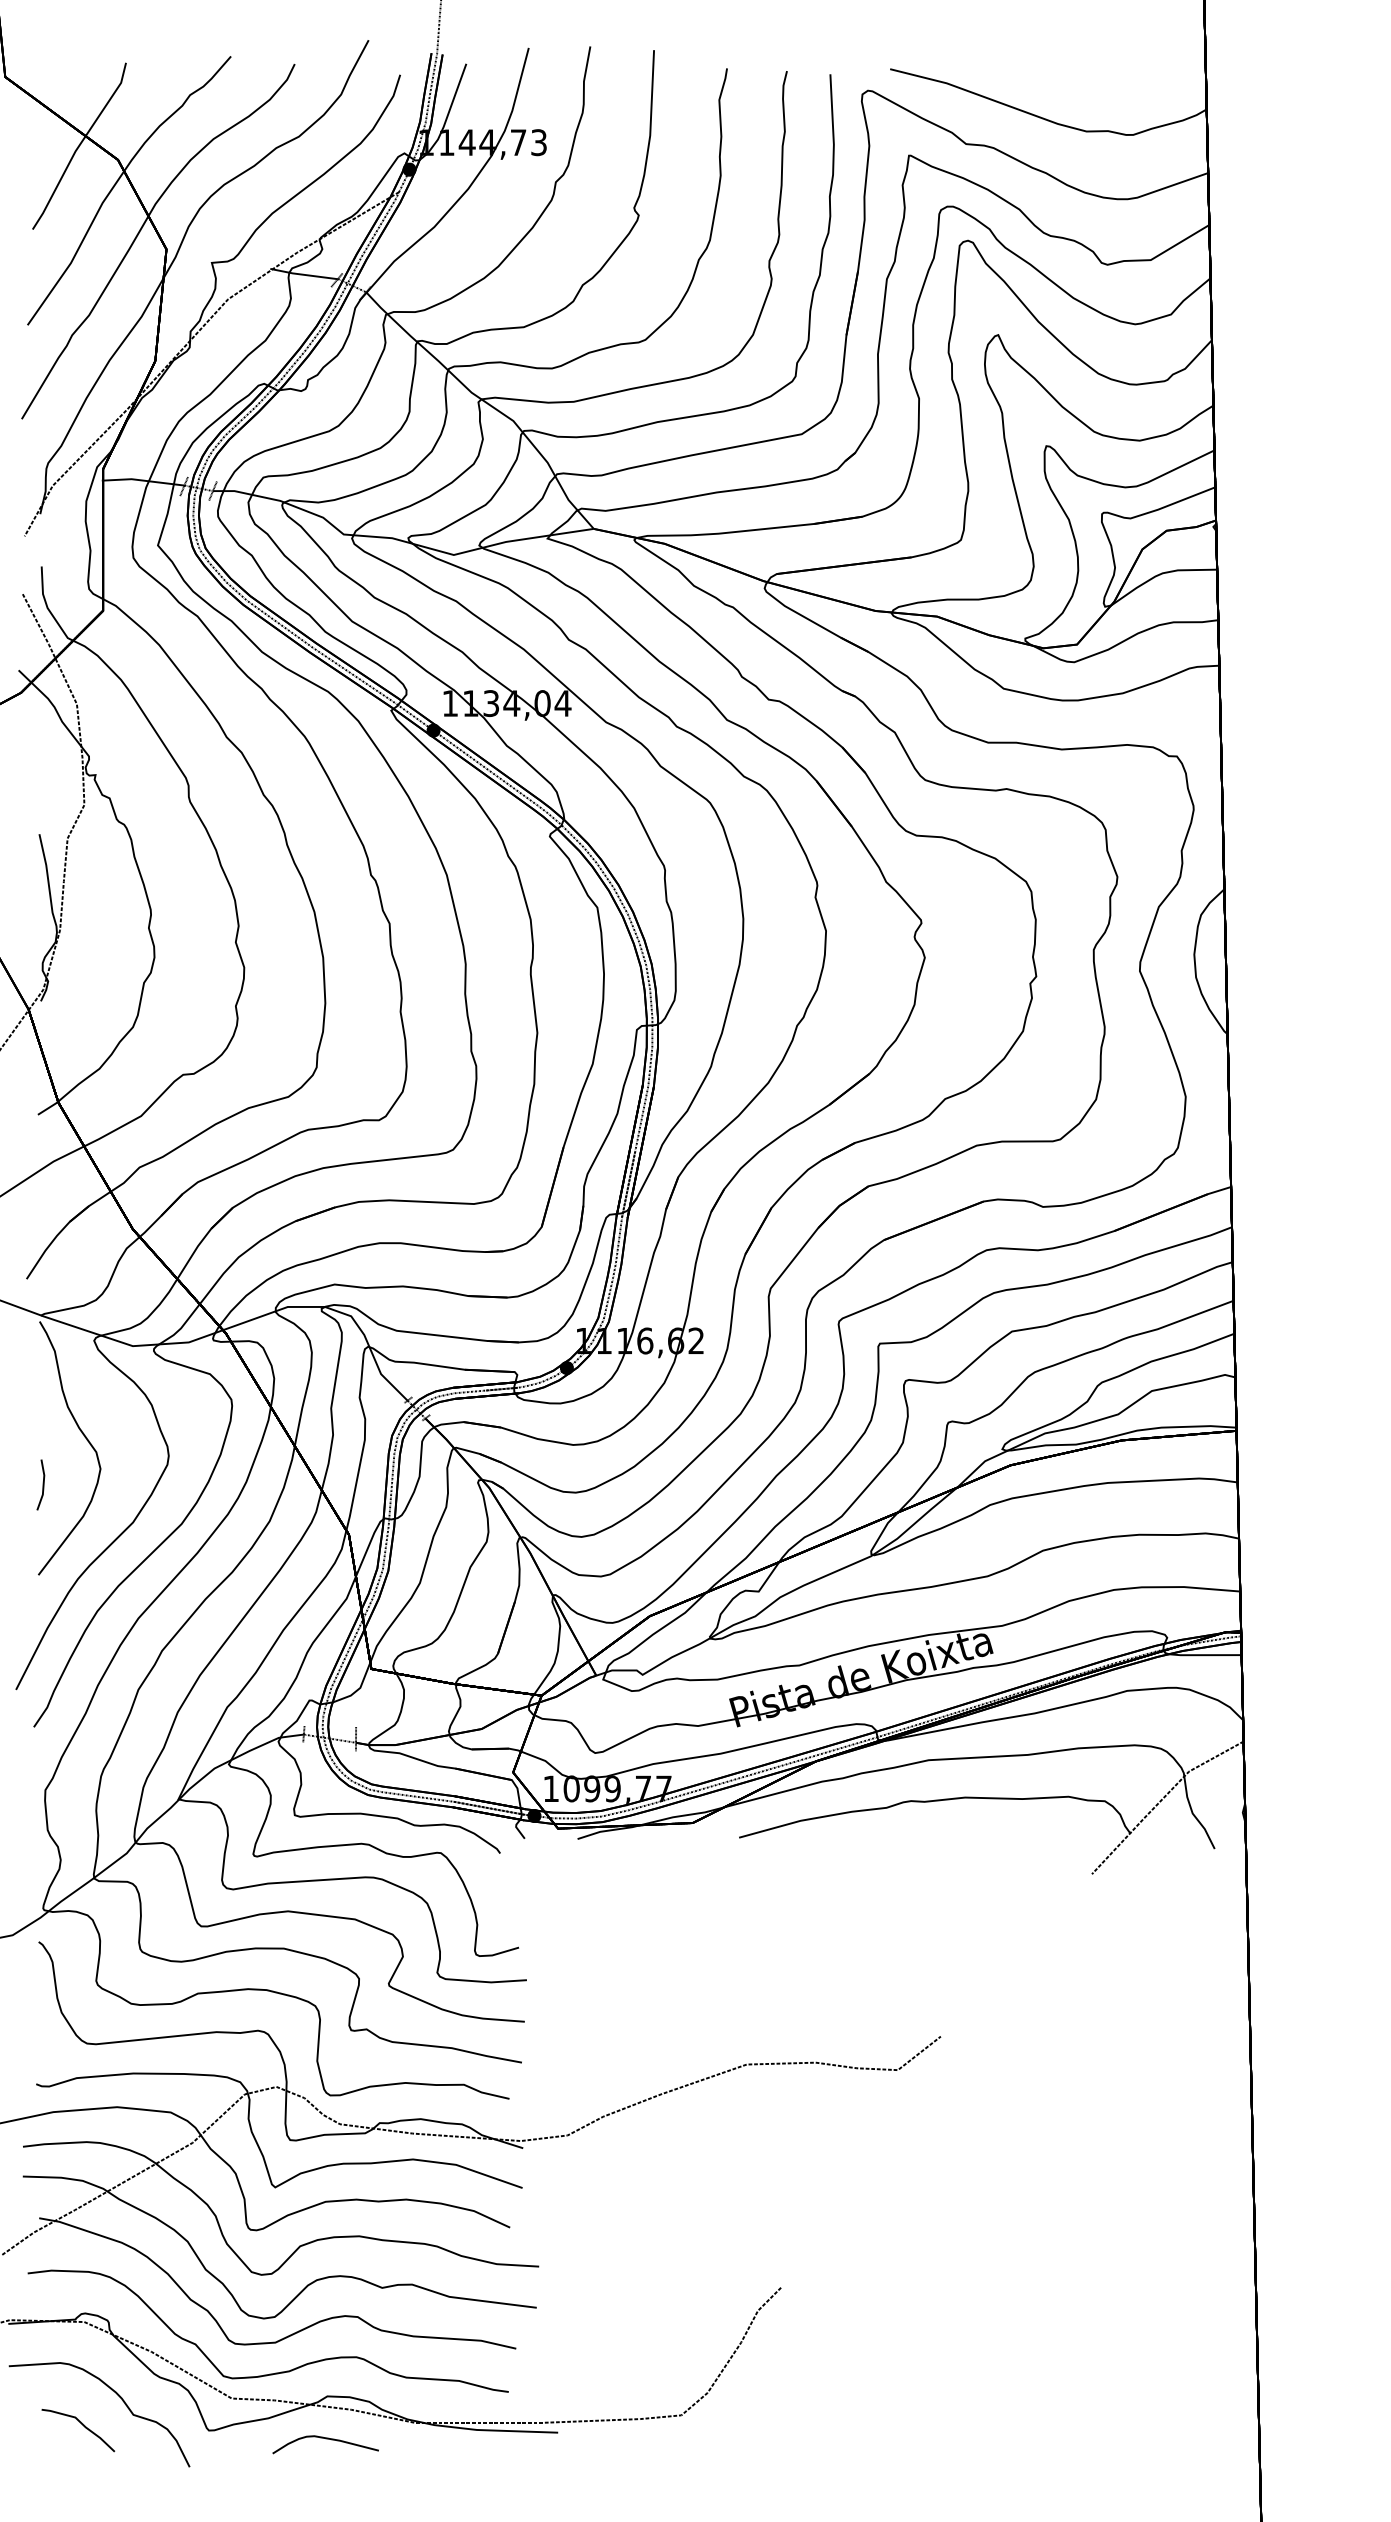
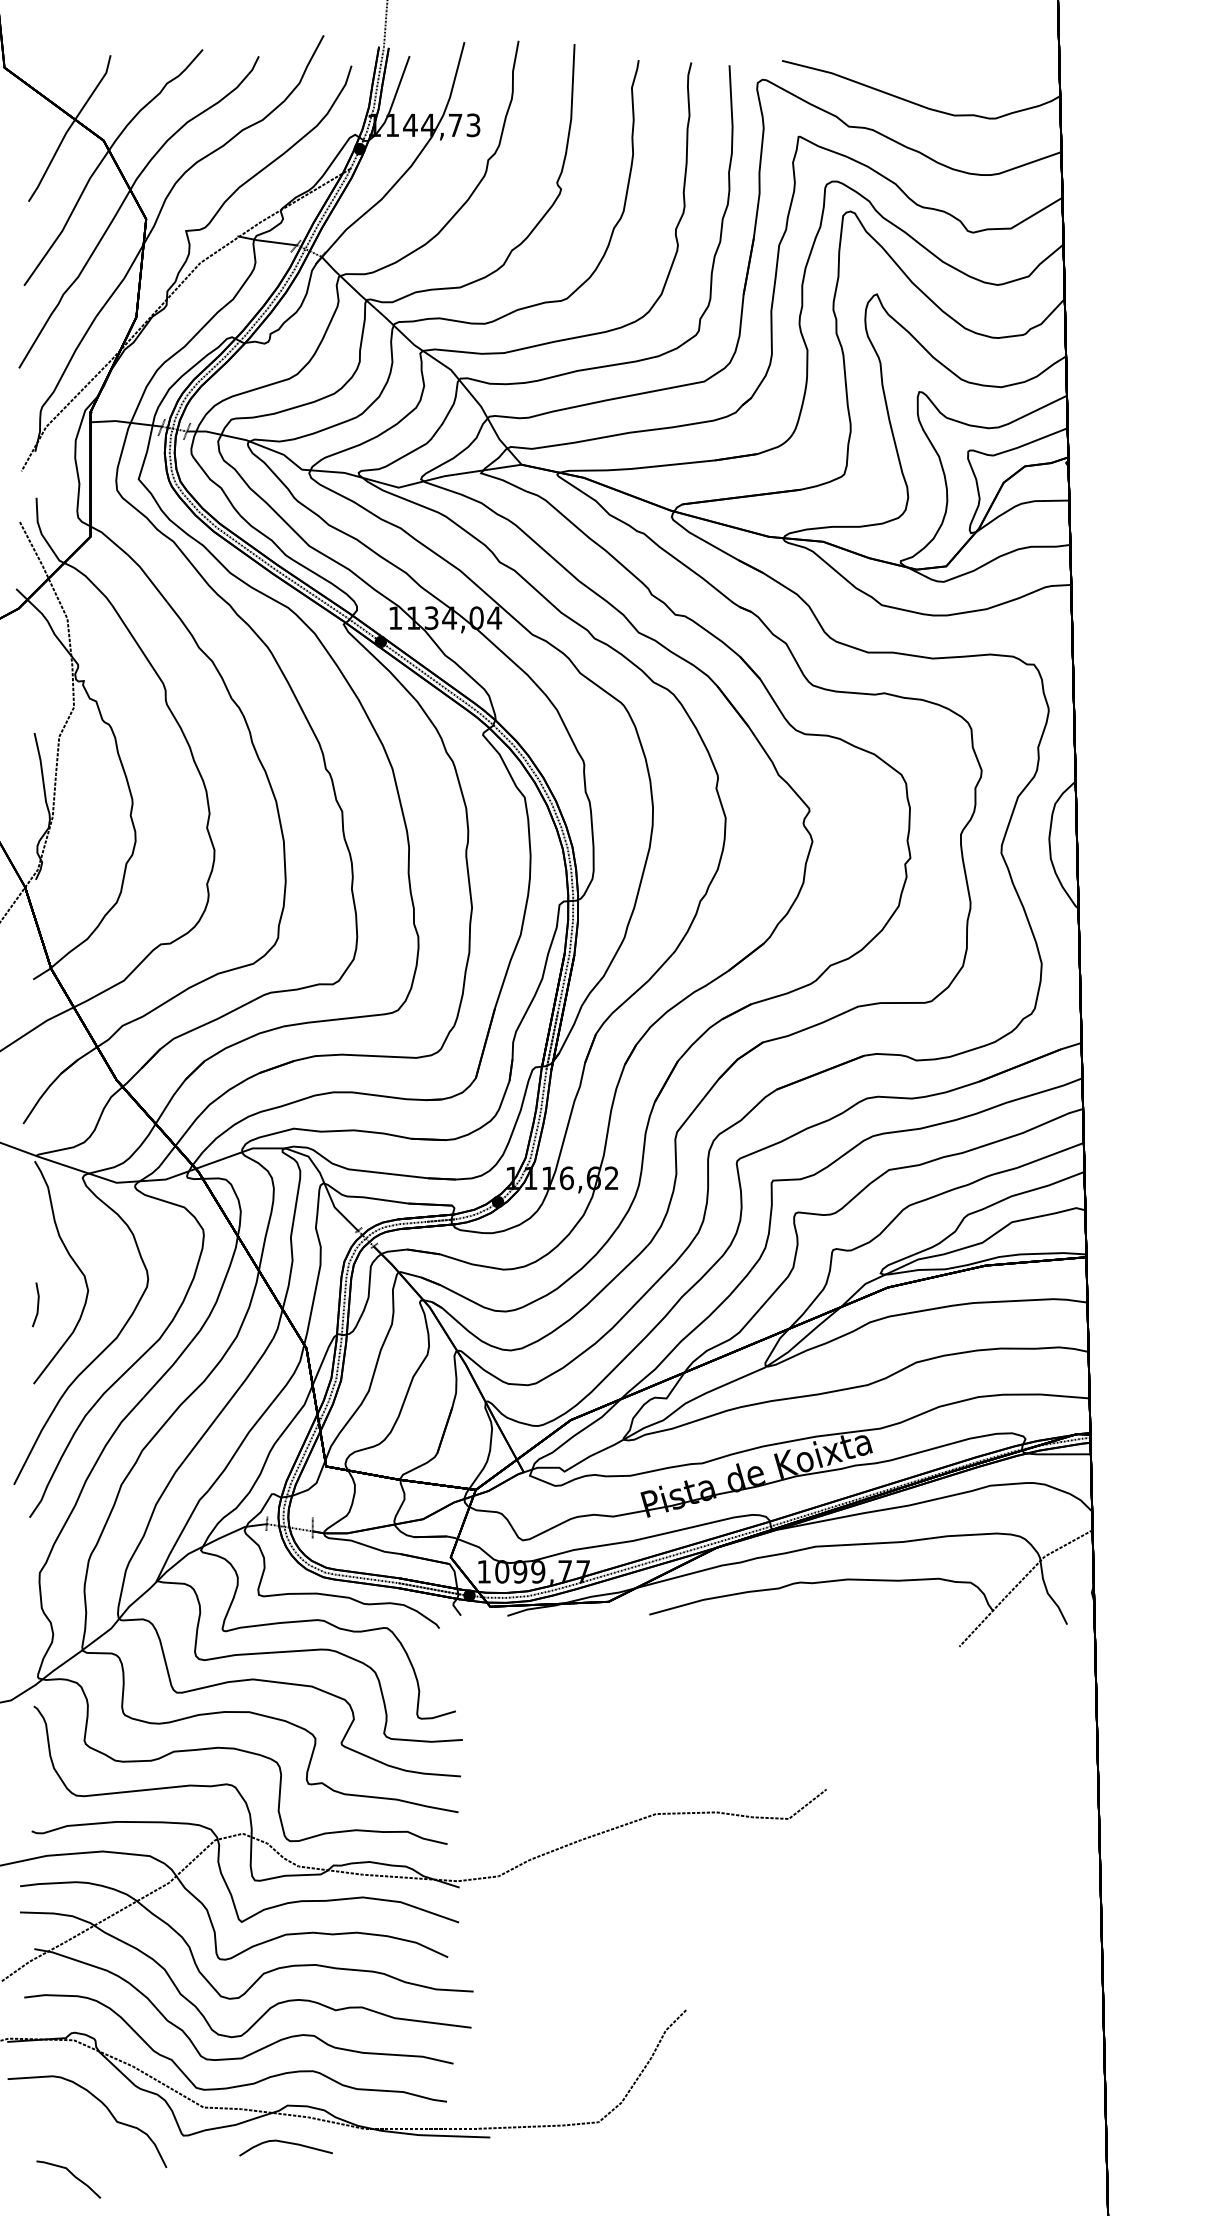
curve: (82, 2425) -> (72, 2175), moved

